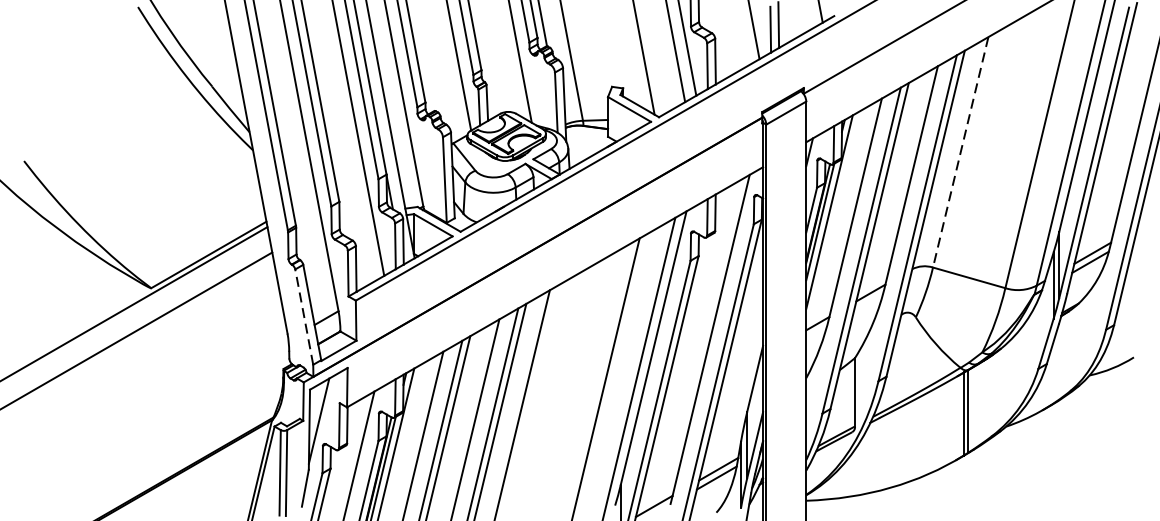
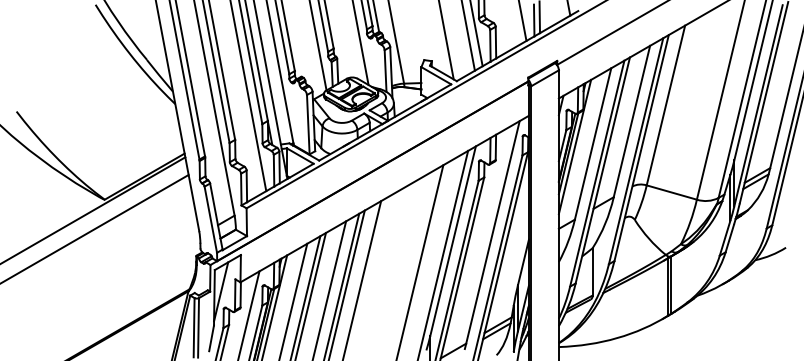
line: (960, 153) -> (665, 106), dashed -> solid
line: (303, 316) -> (210, 219), dashed -> solid

